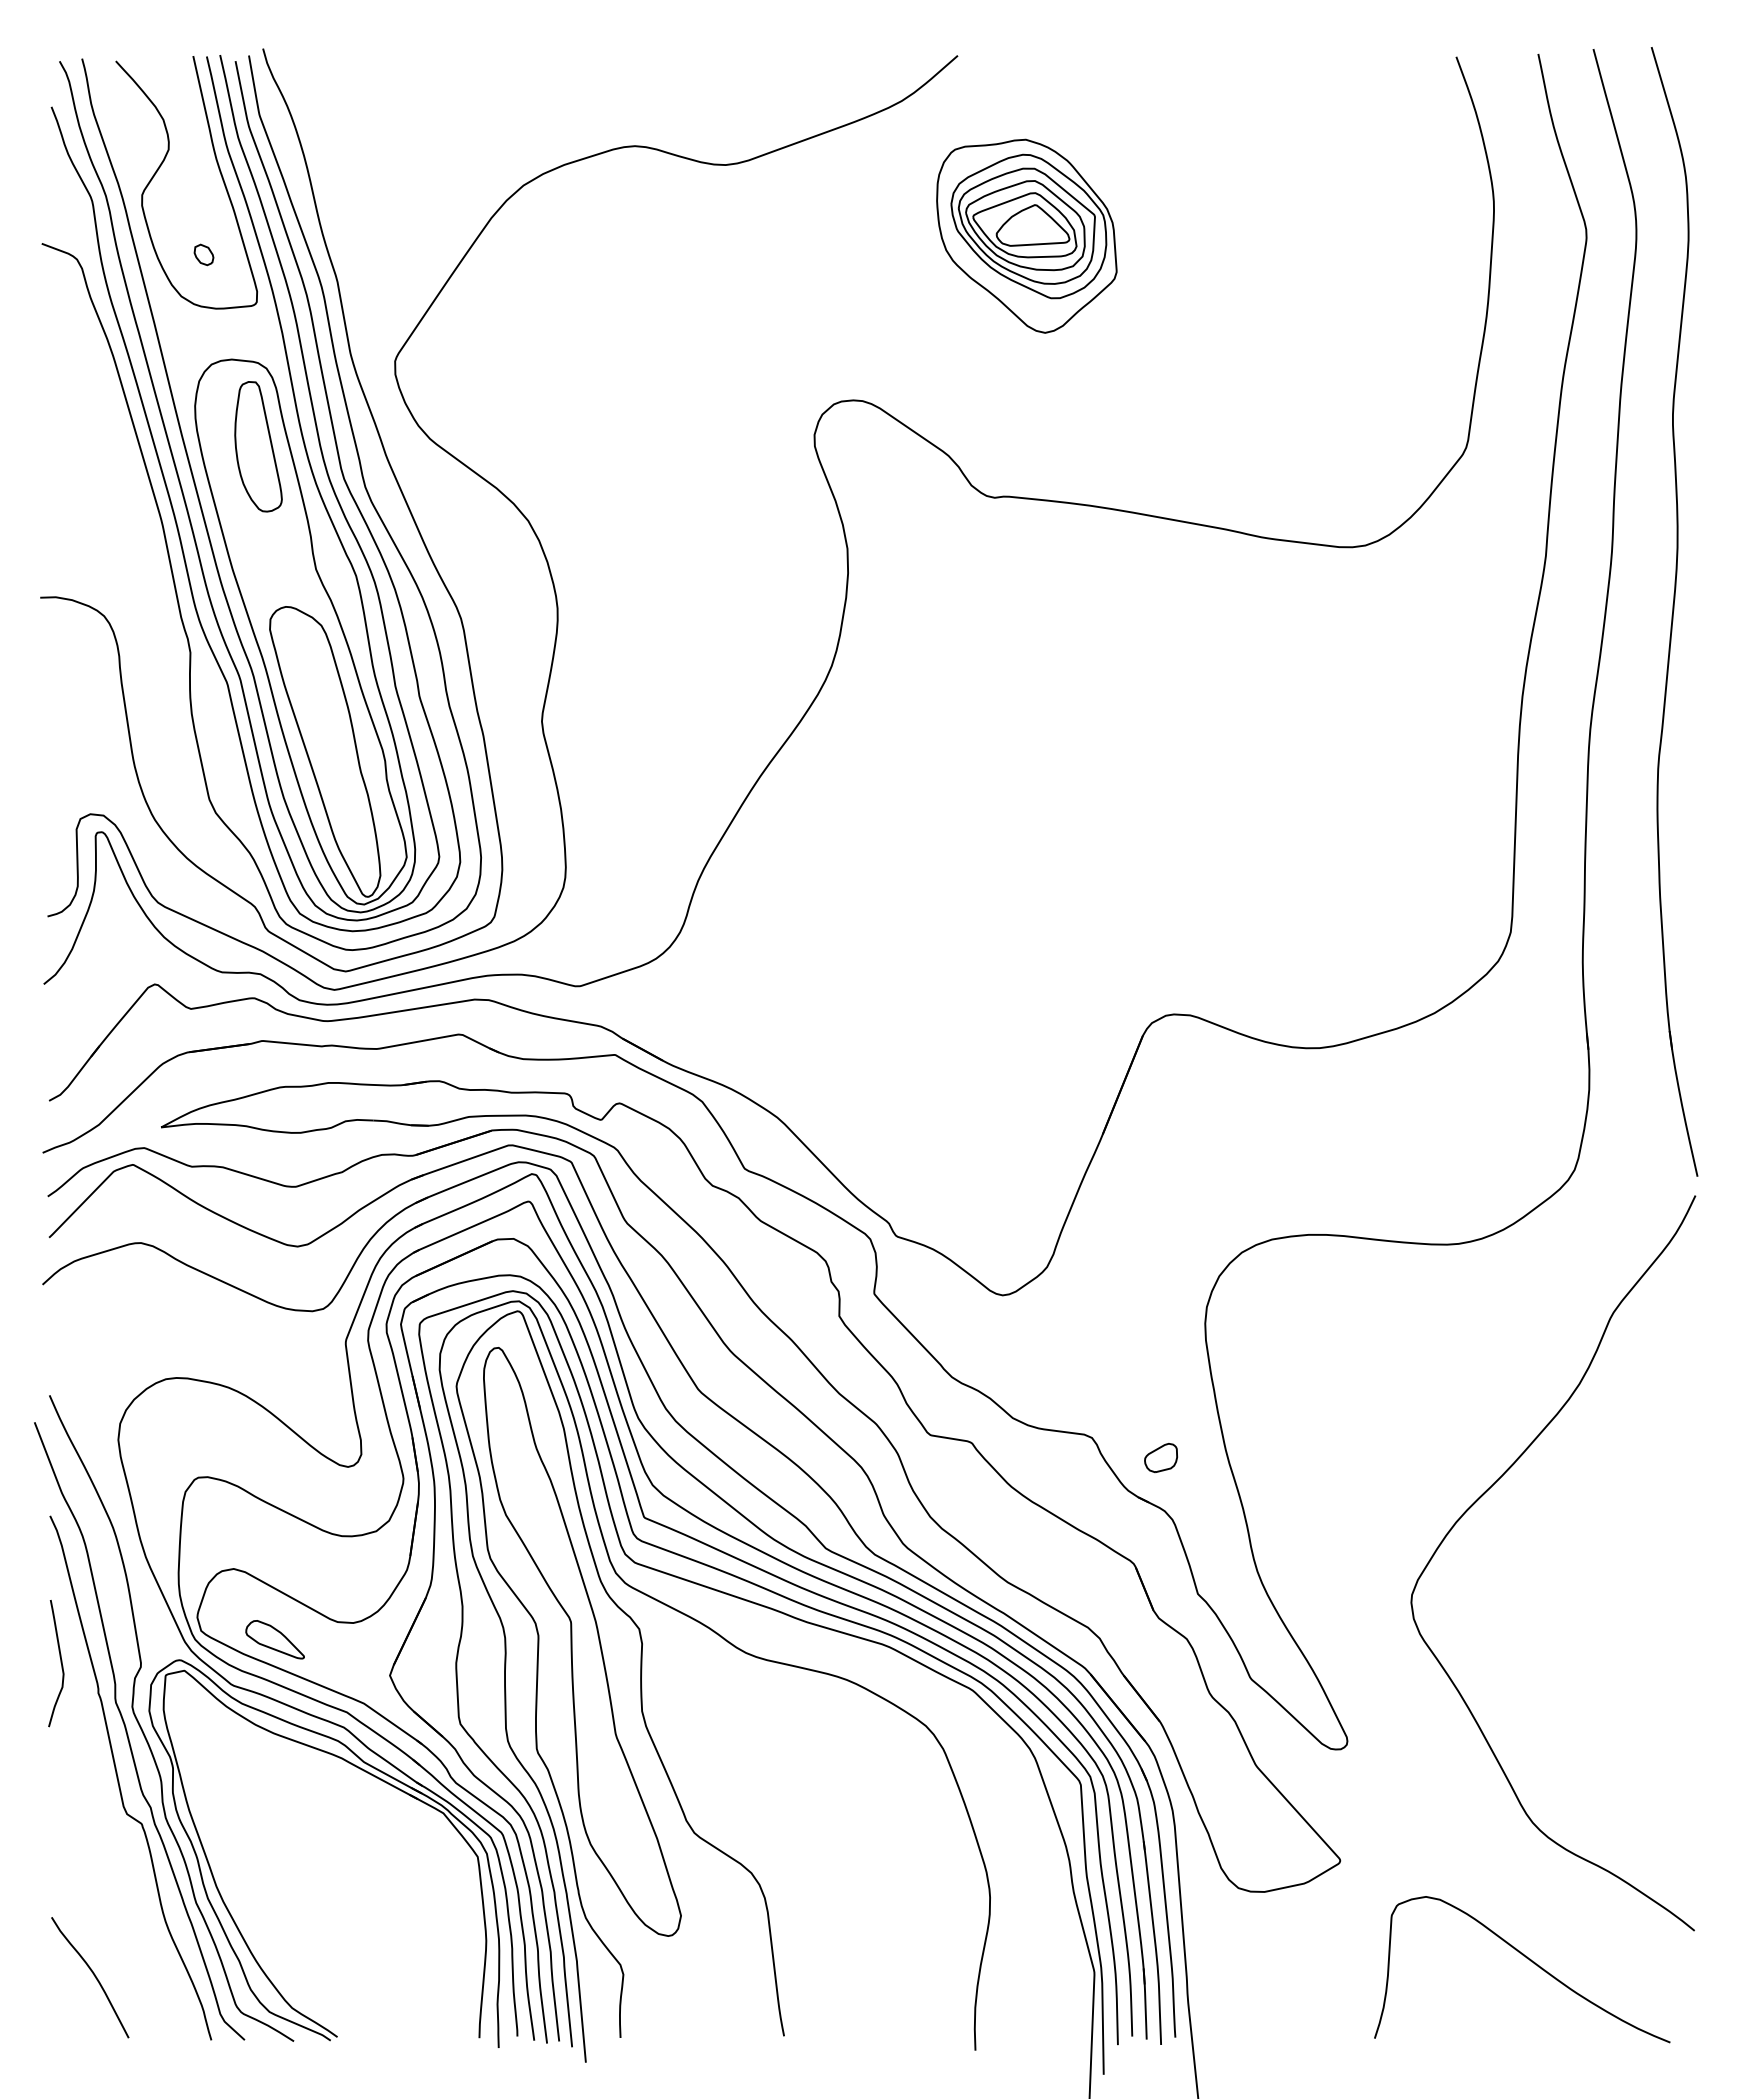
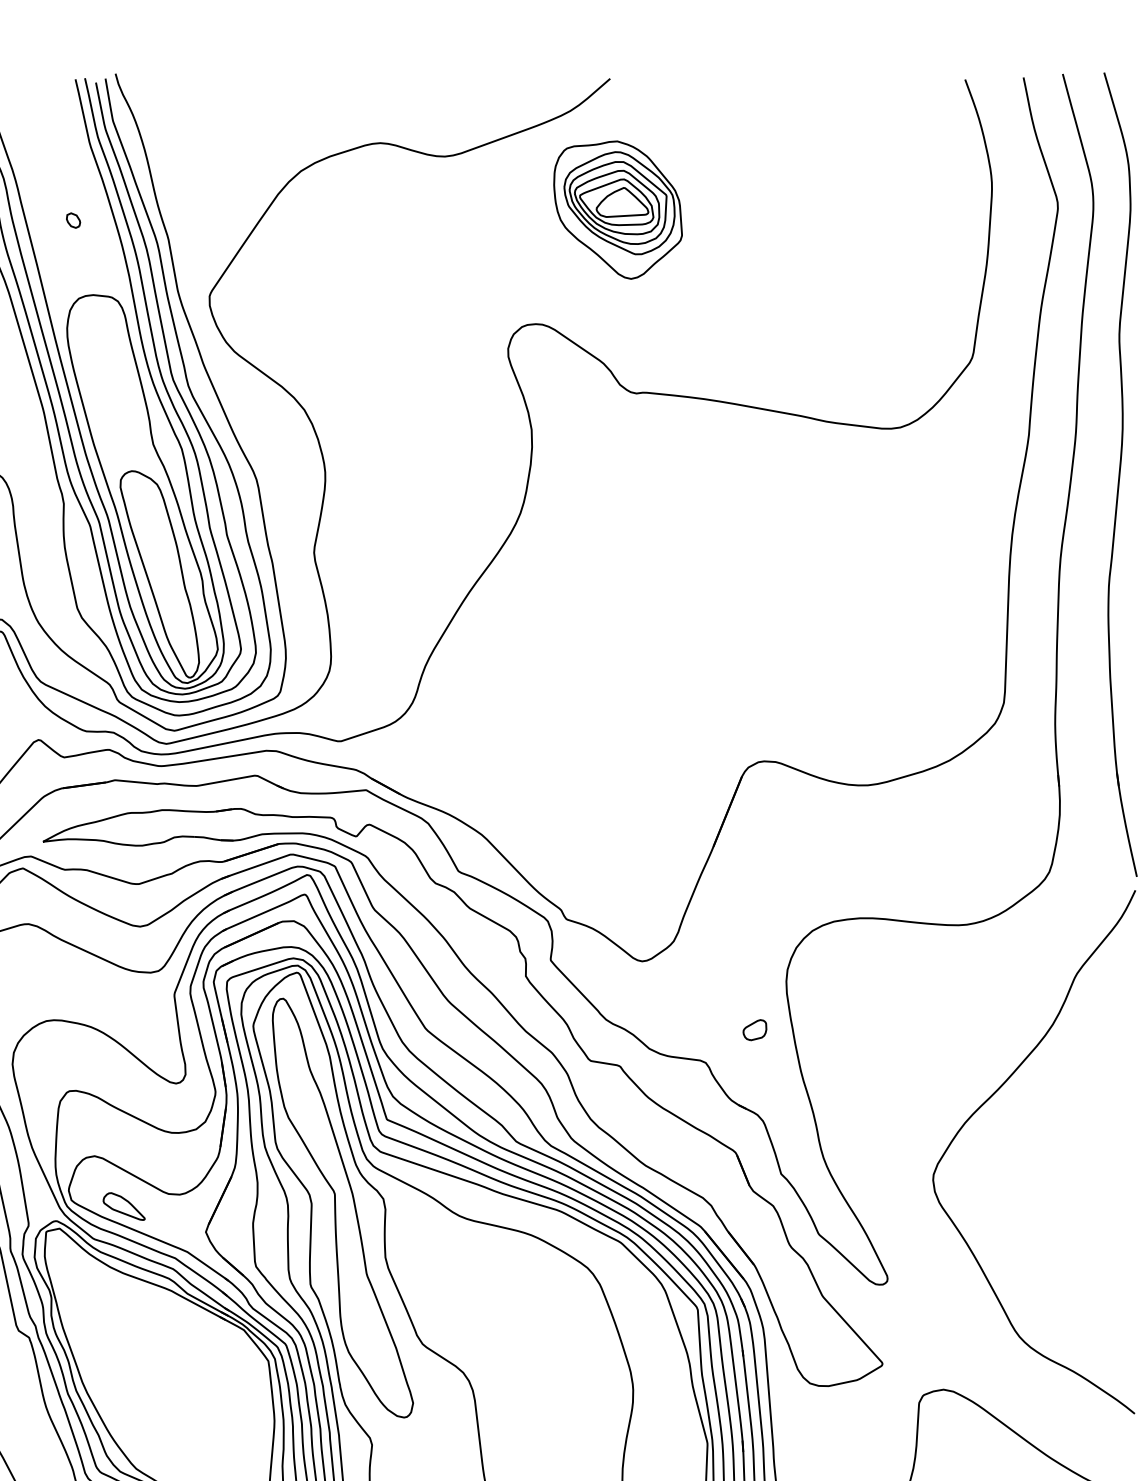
curve: (162, 164) -> (43, 156), removed
part: (1026, 235) -> (617, 209), moved
part: (258, 446) -> (112, 356), removed
part: (1160, 1458) -> (754, 1030), moved

